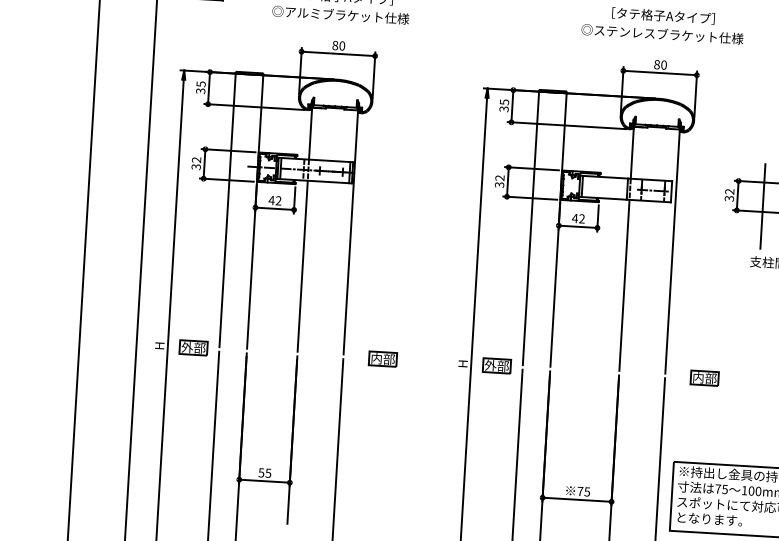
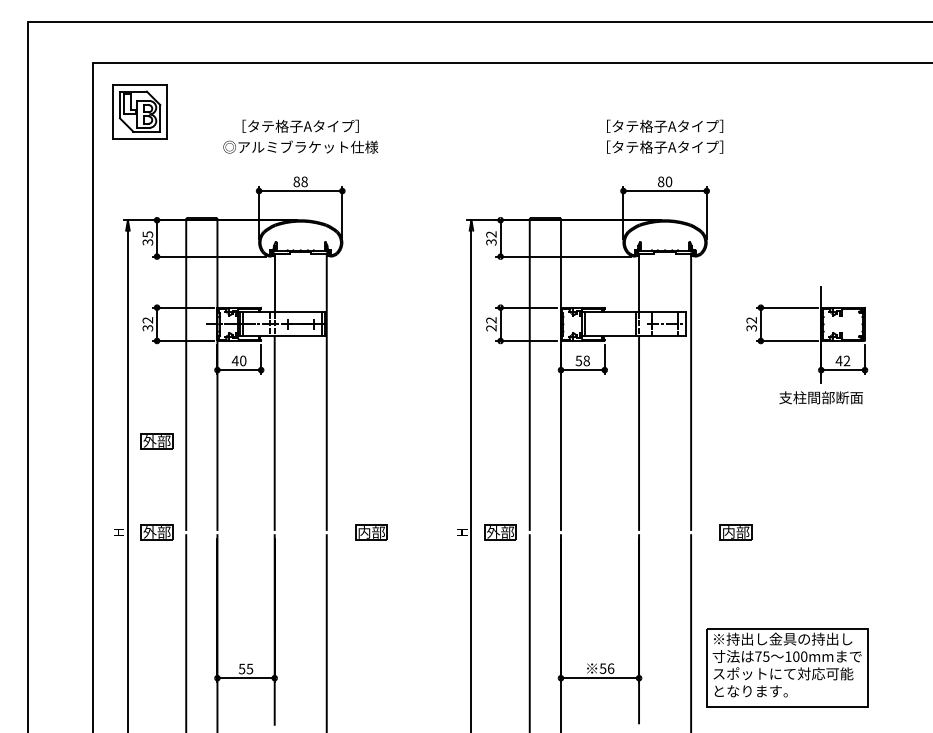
text: (661, 33) -> (664, 146), ◎ステンレスブラケット仕様 -> ［タテ格子Aタイプ］
text: (342, 45) -> (304, 181), 80 -> 88
text: (504, 102) -> (491, 234), 35 -> 32
text: (499, 185) -> (491, 328), 32 -> 22
text: (278, 200) -> (243, 360), 42 -> 40
line: (763, 206) -> (790, 334), removed
text: (578, 218) -> (582, 360), 42 -> 58
part: (197, 267) -> (156, 441), added
text: (583, 491) -> (606, 668), 75 -> 56

